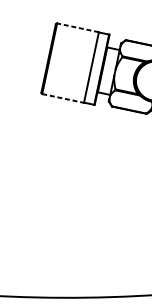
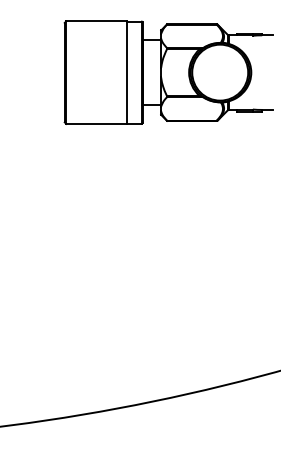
line: (77, 27) -> (96, 21), dashed -> solid
line: (63, 98) -> (97, 123), dashed -> solid

